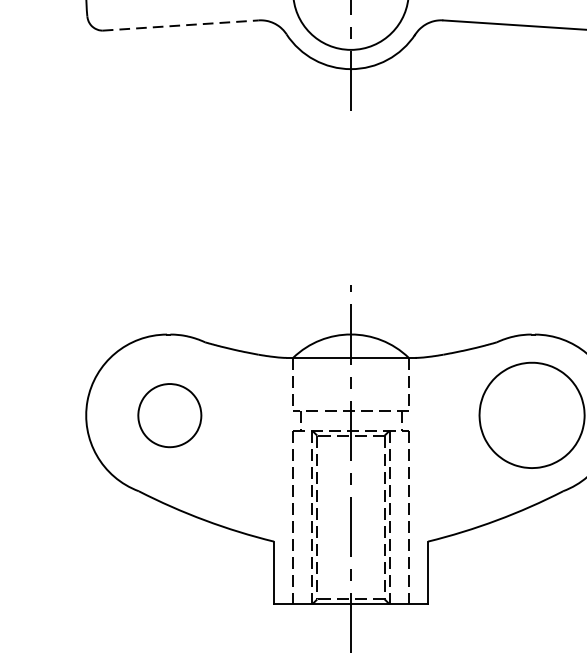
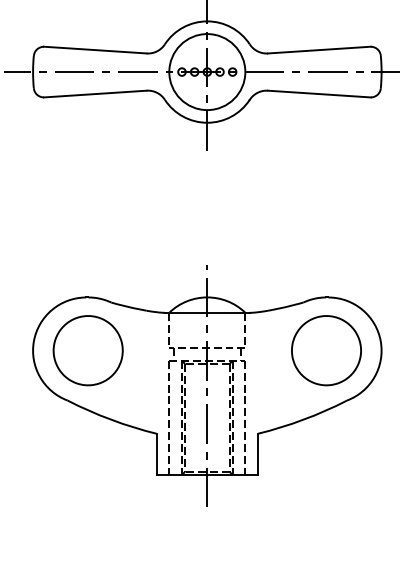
line: (181, 26) -> (95, 94), dashed -> solid
part: (168, 415) -> (87, 350), size x1.67

